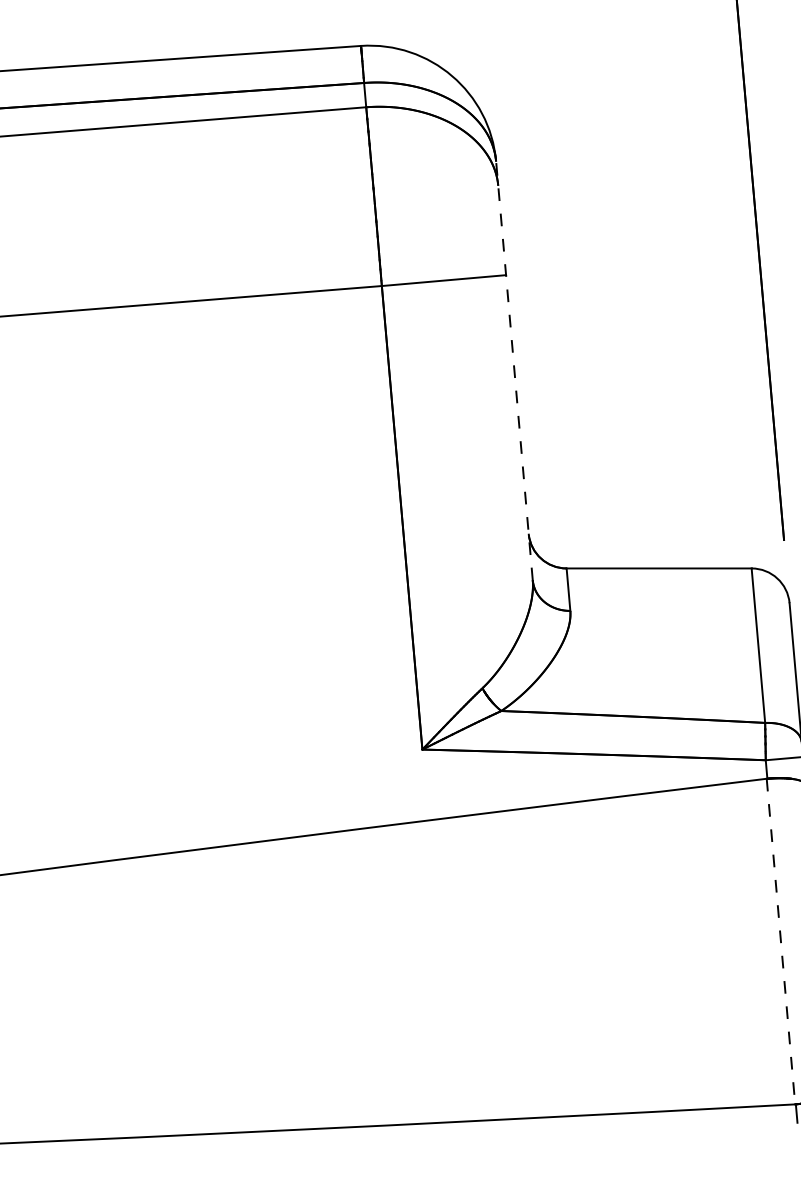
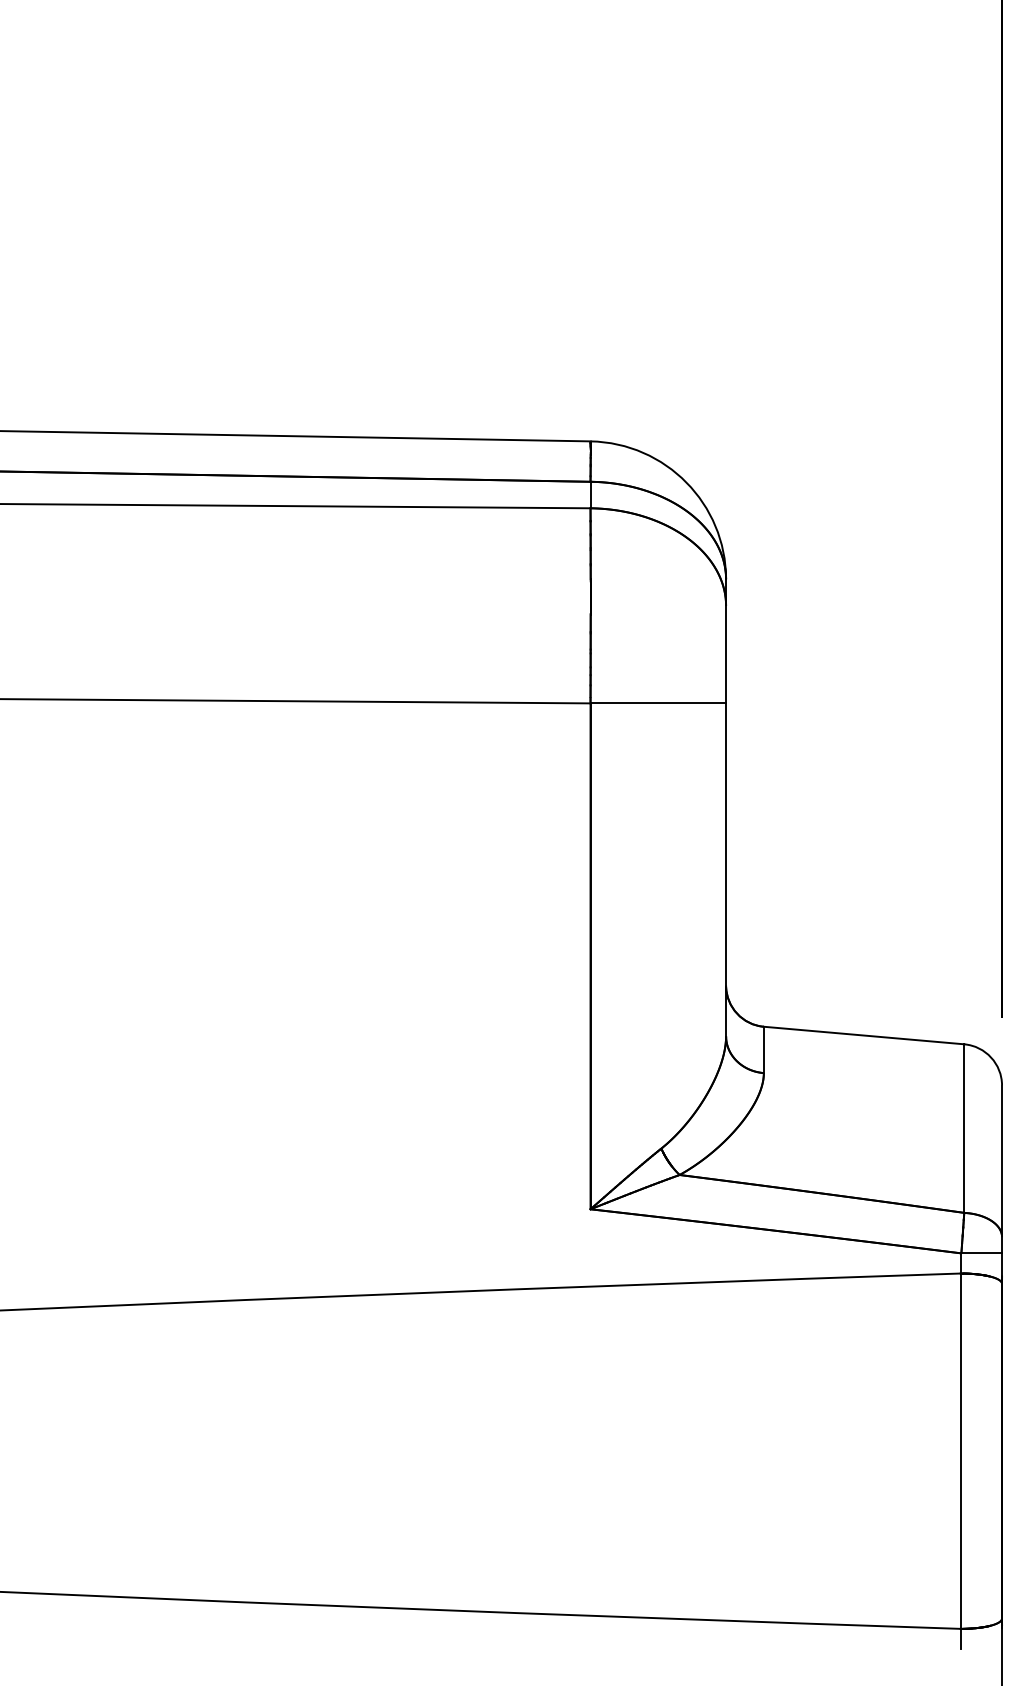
line: (514, 370) -> (726, 807), dashed -> solid
line: (780, 941) -> (960, 1451), dashed -> solid

